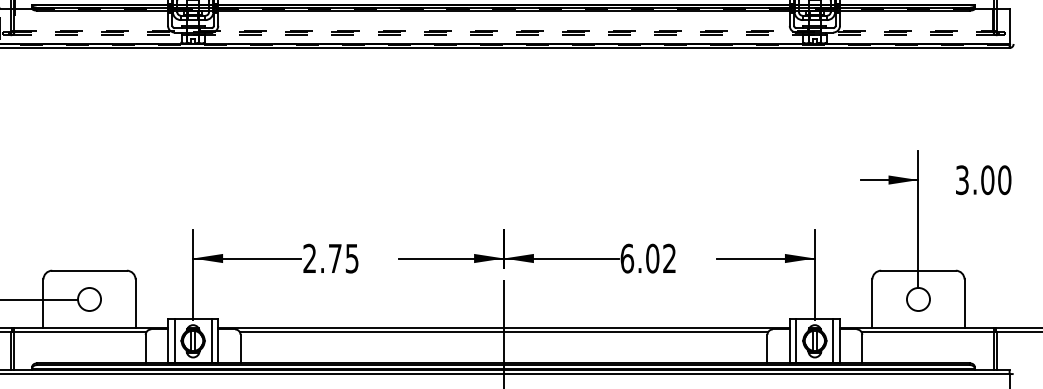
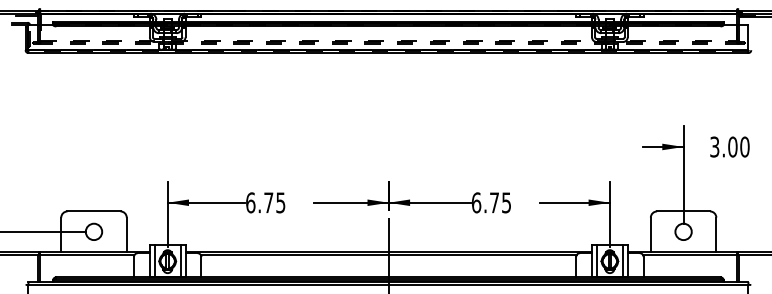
text: (309, 258) -> (250, 202), 2.75 -> 6.75
text: (659, 258) -> (499, 202), 6.02 -> 6.75

